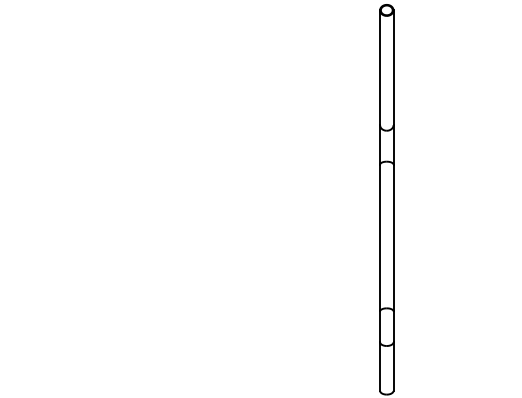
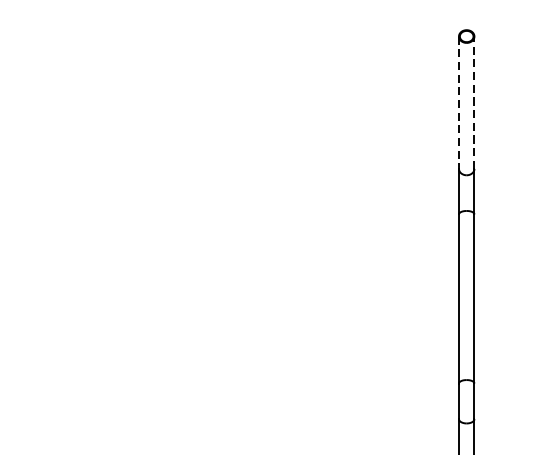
line: (393, 67) -> (474, 102), solid -> dashed
line: (380, 68) -> (459, 103), solid -> dashed

